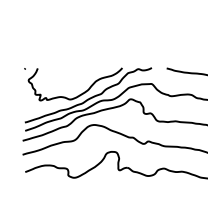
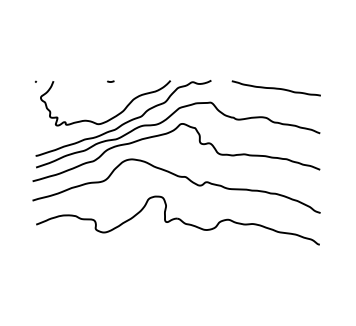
curve: (78, 68) -> (110, 81), added

